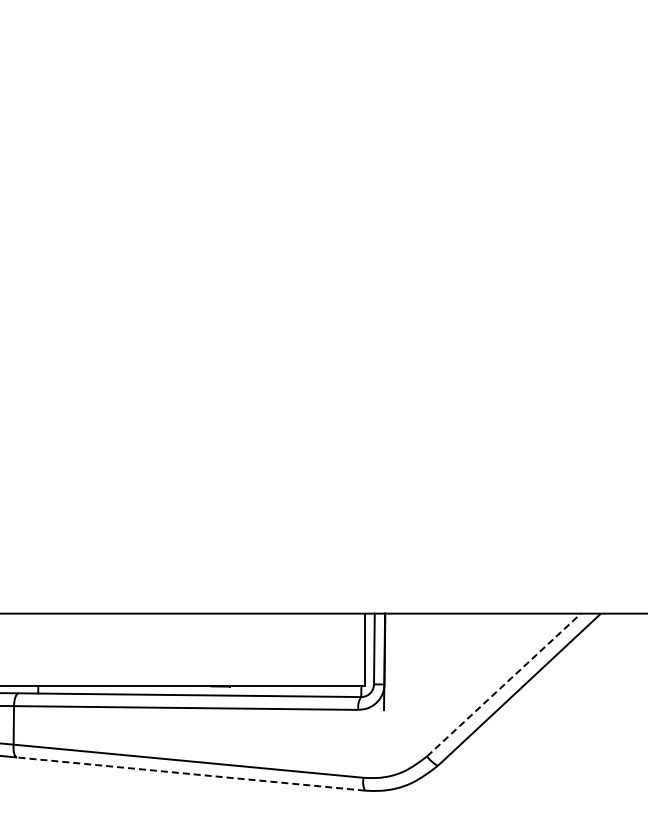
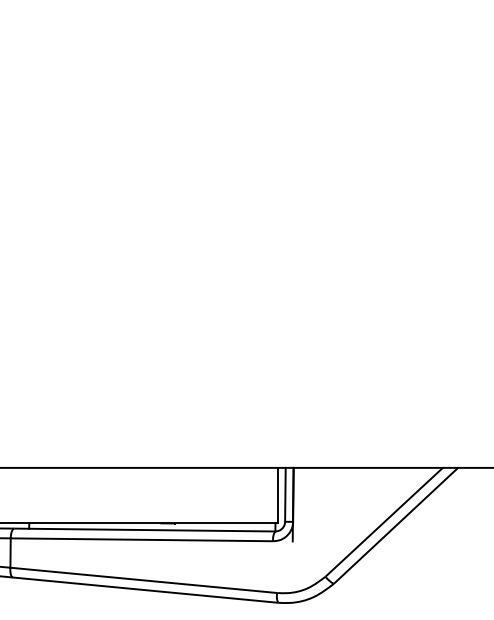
line: (504, 684) -> (384, 521), dashed -> solid
line: (190, 774) -> (145, 590), dashed -> solid

